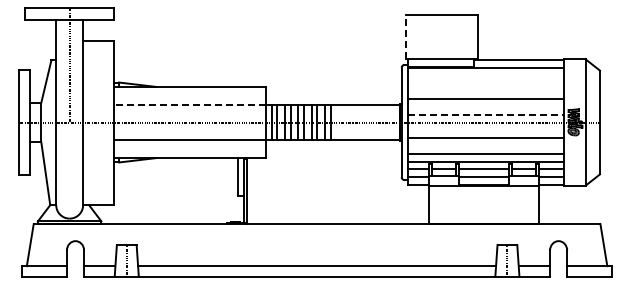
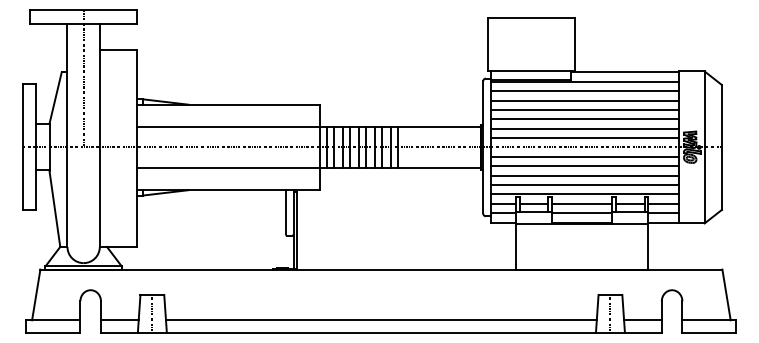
line: (405, 36) -> (487, 43), dashed -> solid
line: (486, 75) -> (585, 90), added
line: (486, 83) -> (585, 100), added
line: (486, 91) -> (585, 110), added
line: (189, 105) -> (227, 126), dashed -> solid
line: (486, 106) -> (585, 128), added
line: (486, 114) -> (585, 137), dashed -> solid
line: (486, 130) -> (585, 157), added
line: (486, 145) -> (585, 175), added

